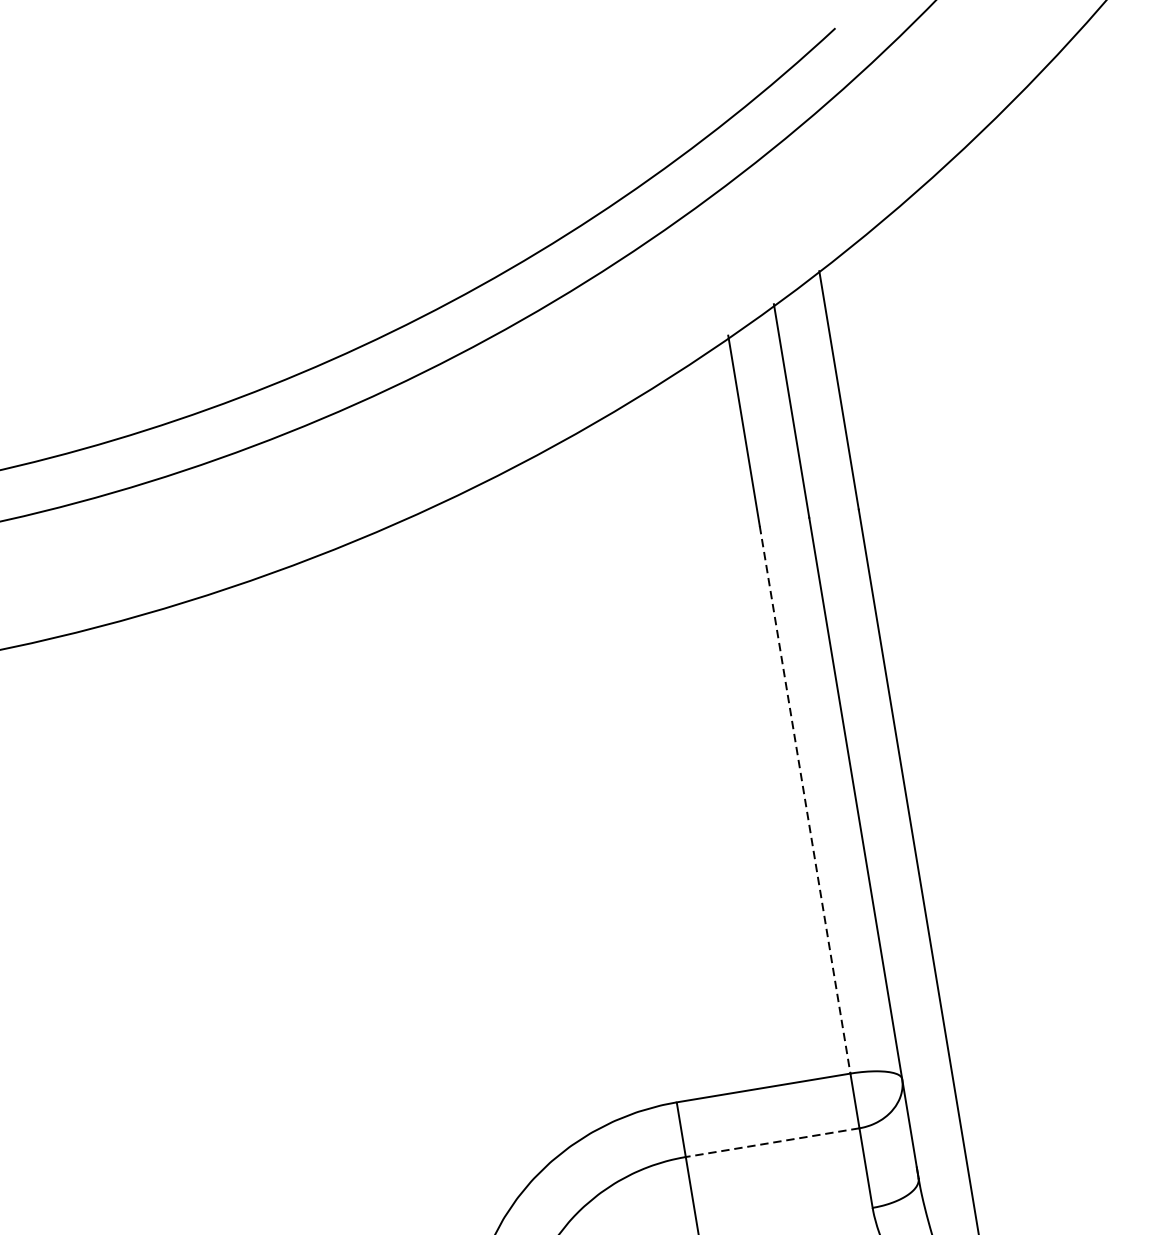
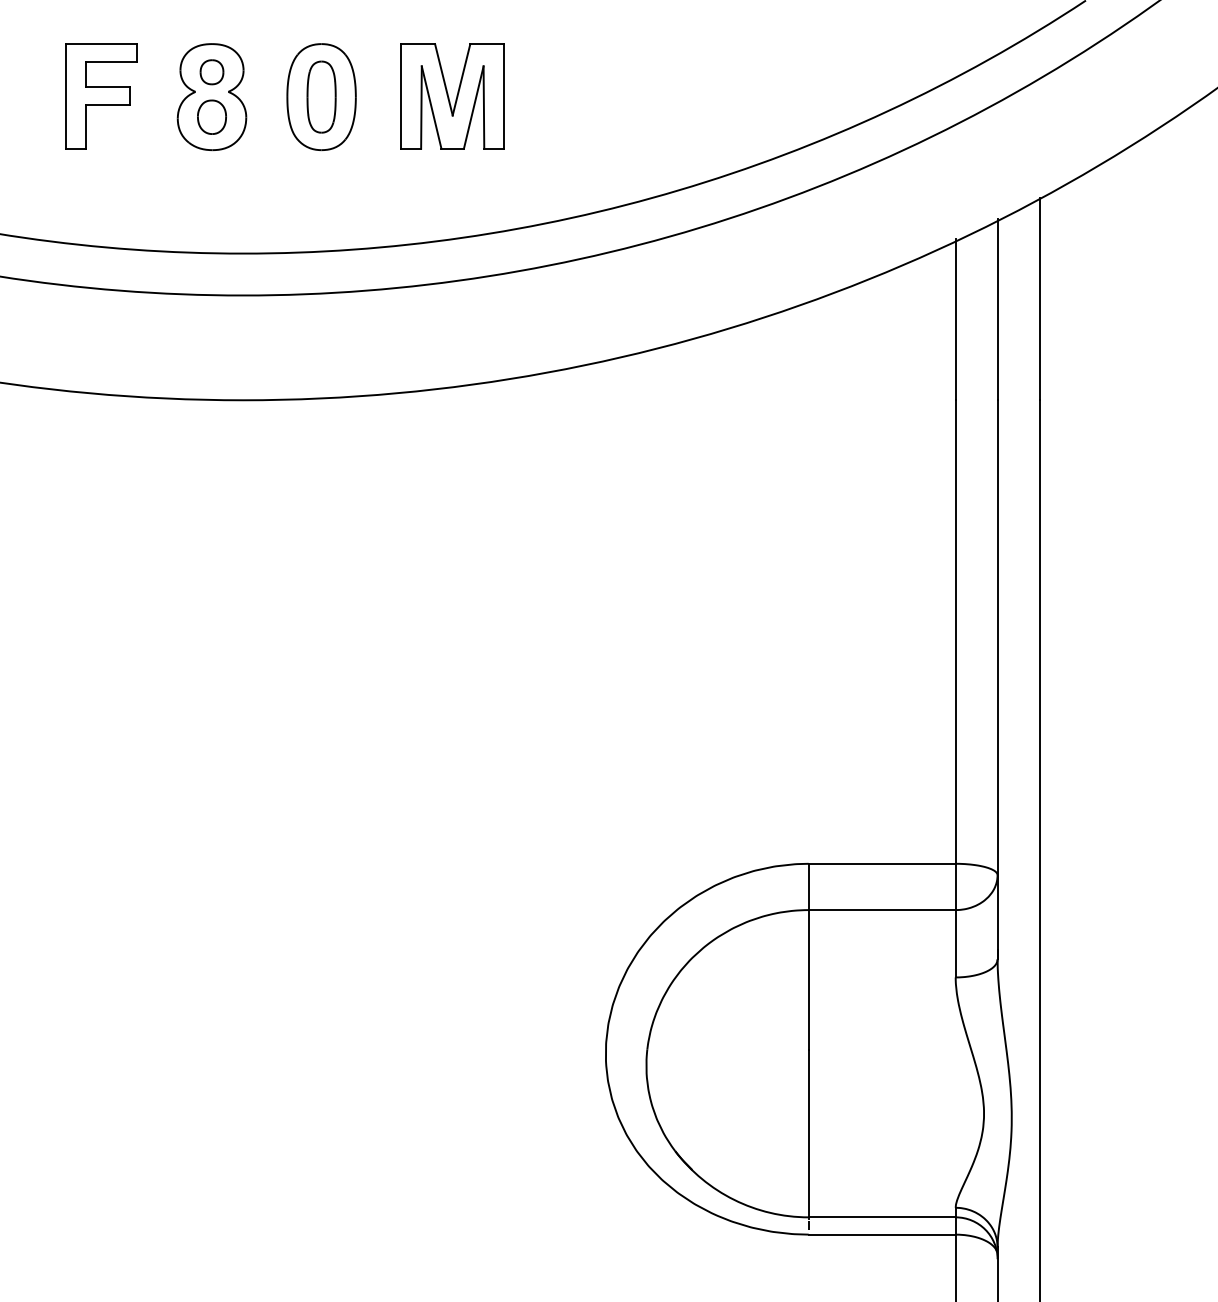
part: (105, 265) -> (452, 96), added
line: (804, 800) -> (955, 632), dashed -> solid
line: (773, 1143) -> (882, 910), dashed -> solid

